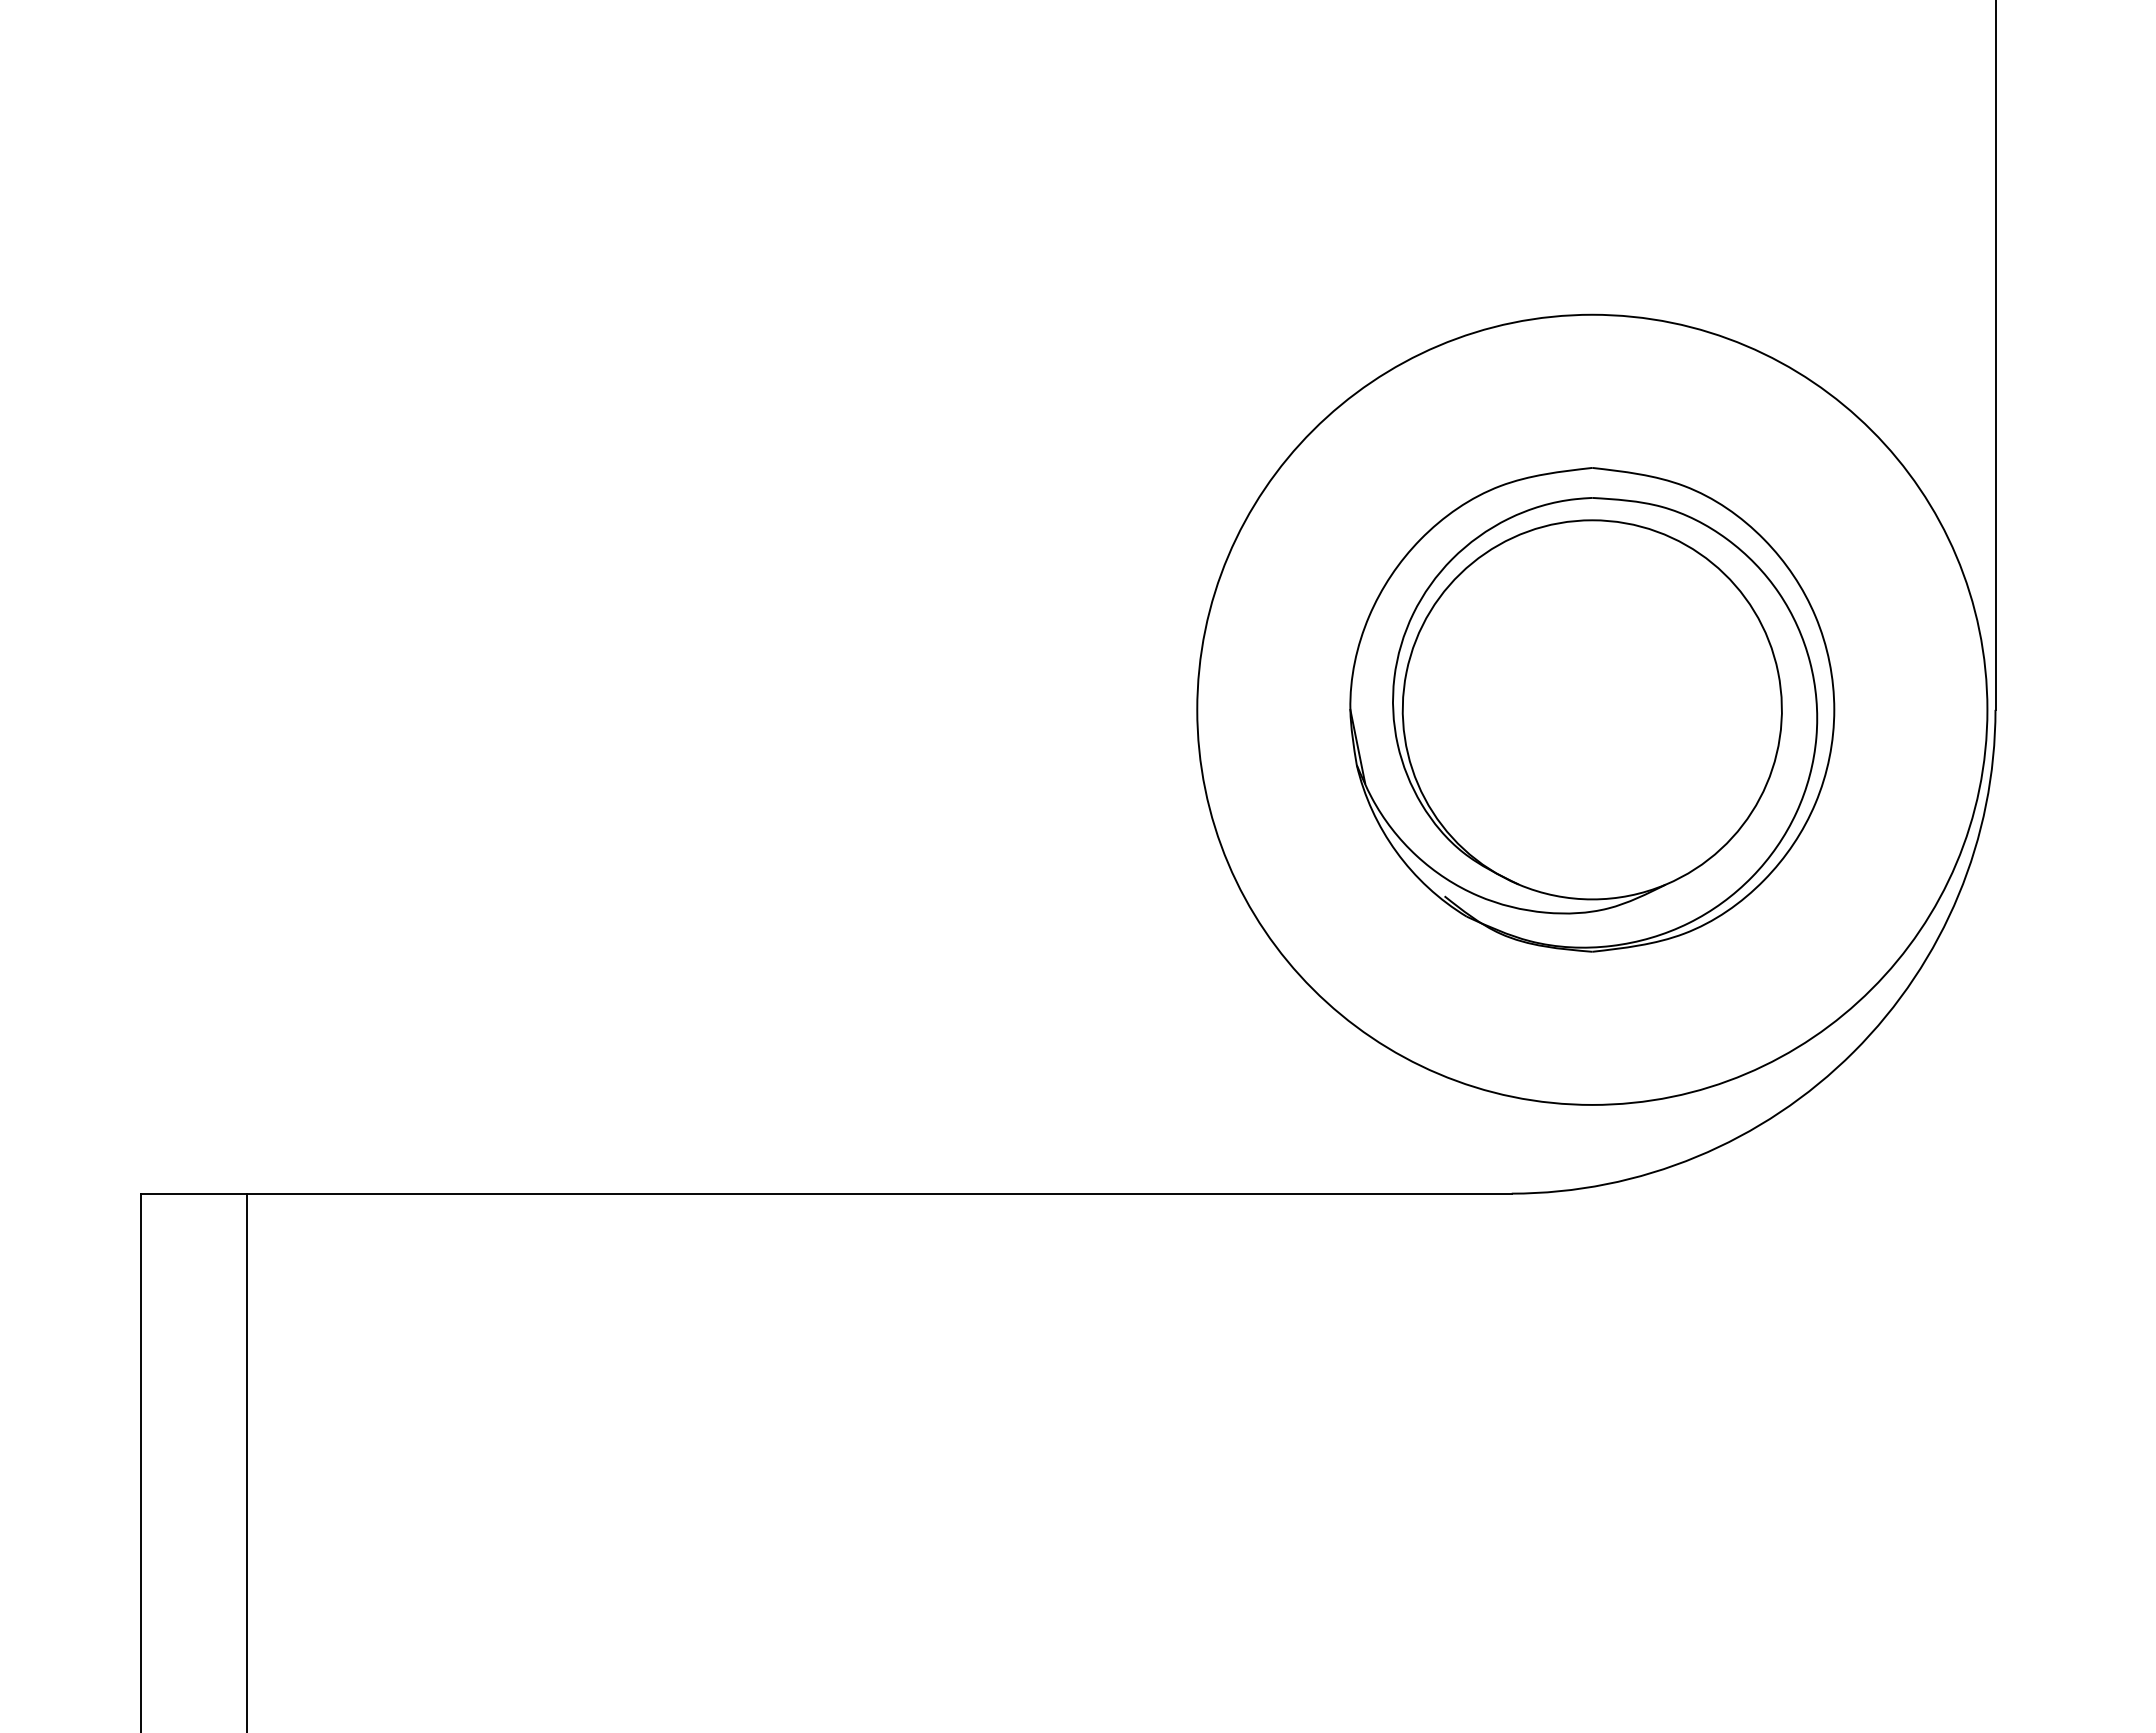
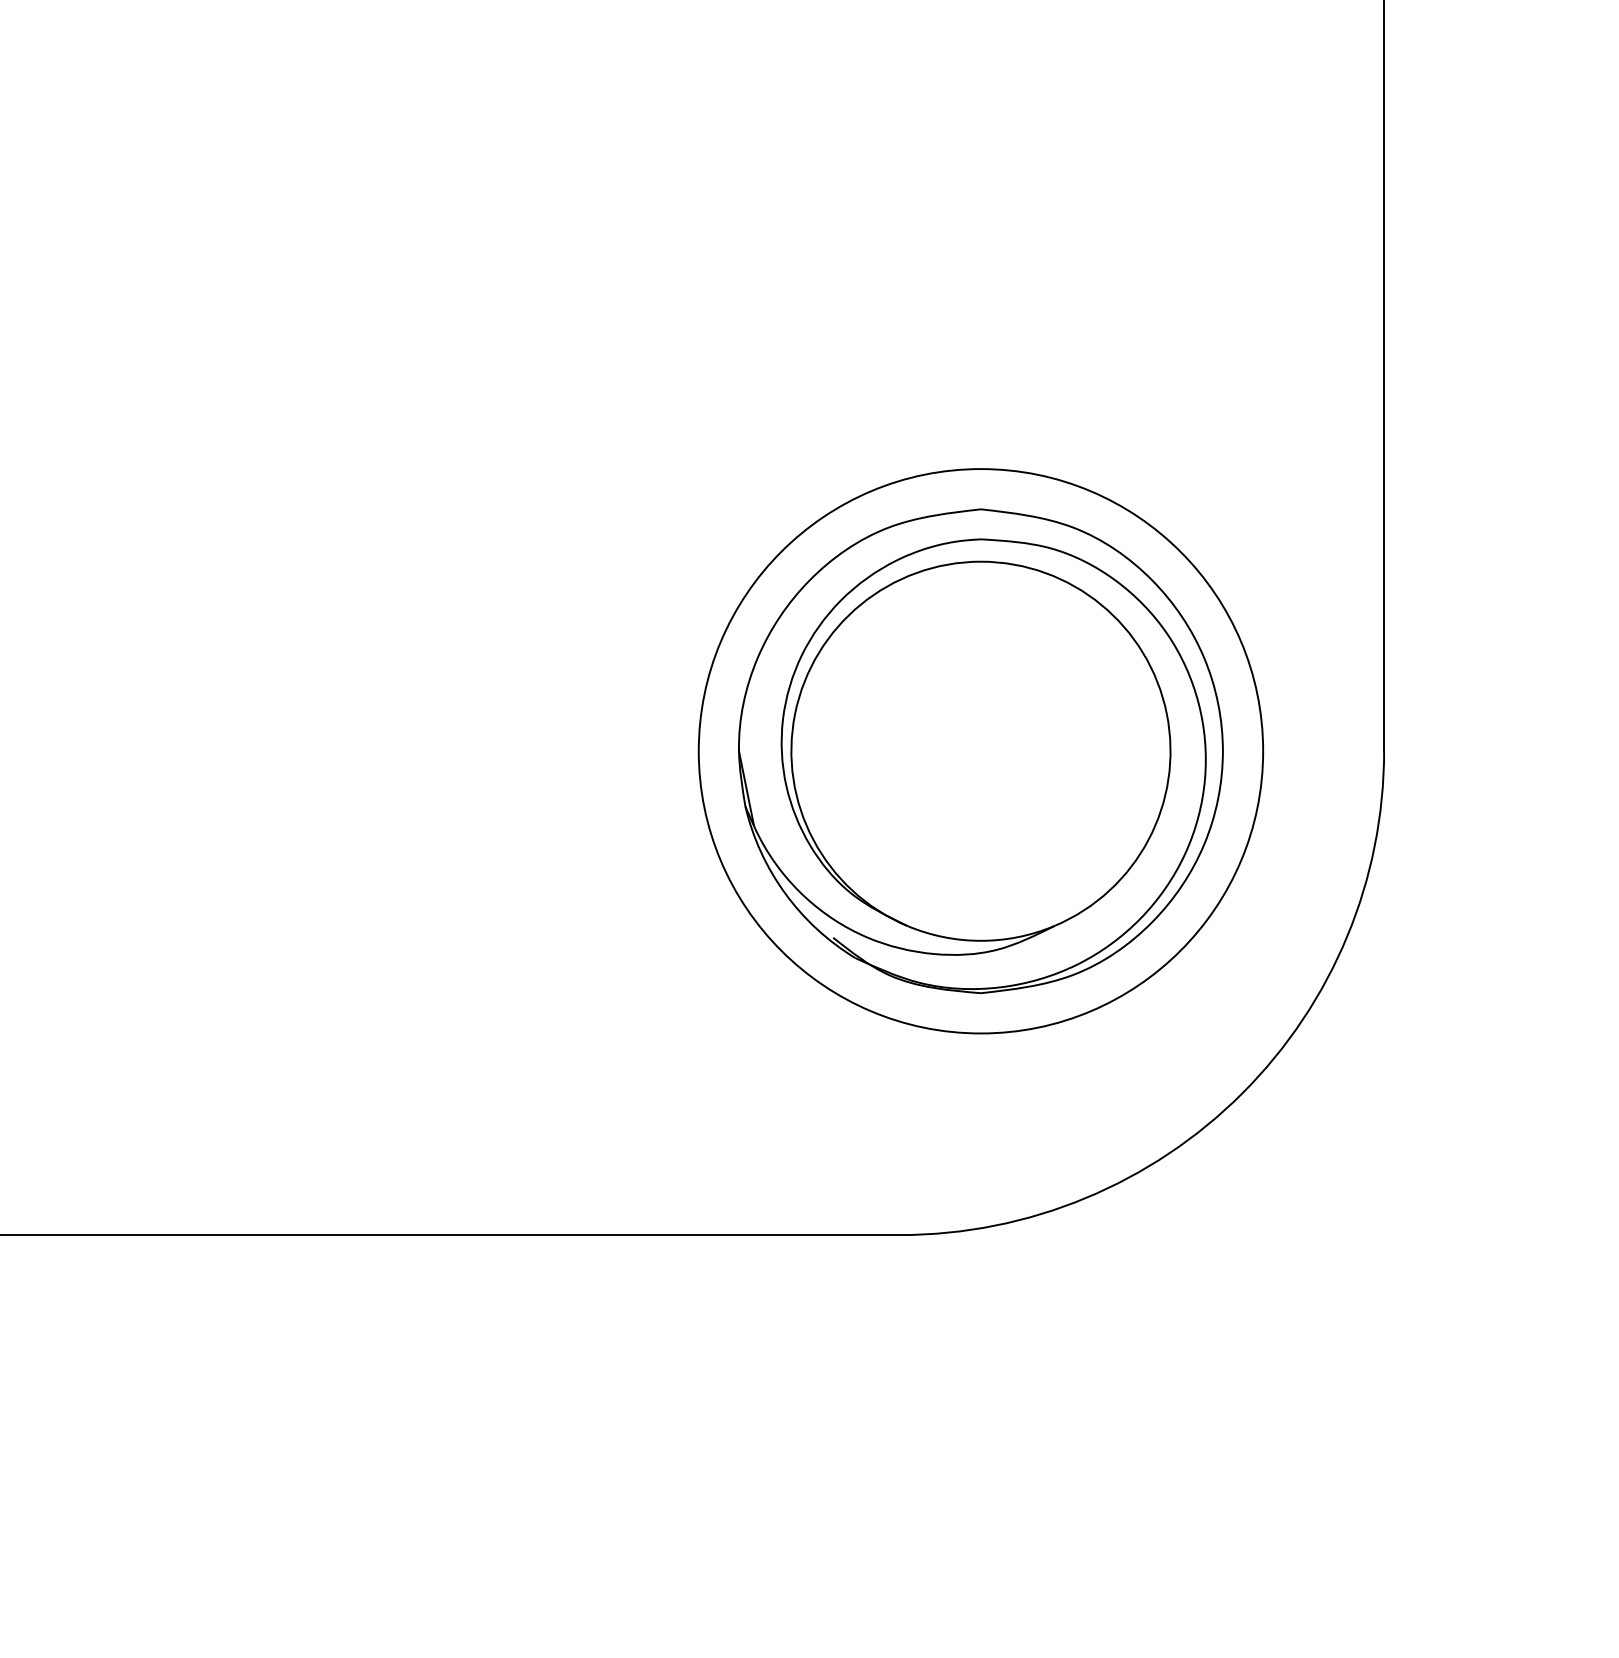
circle: (1592, 709) -> (981, 750), size x0.71

